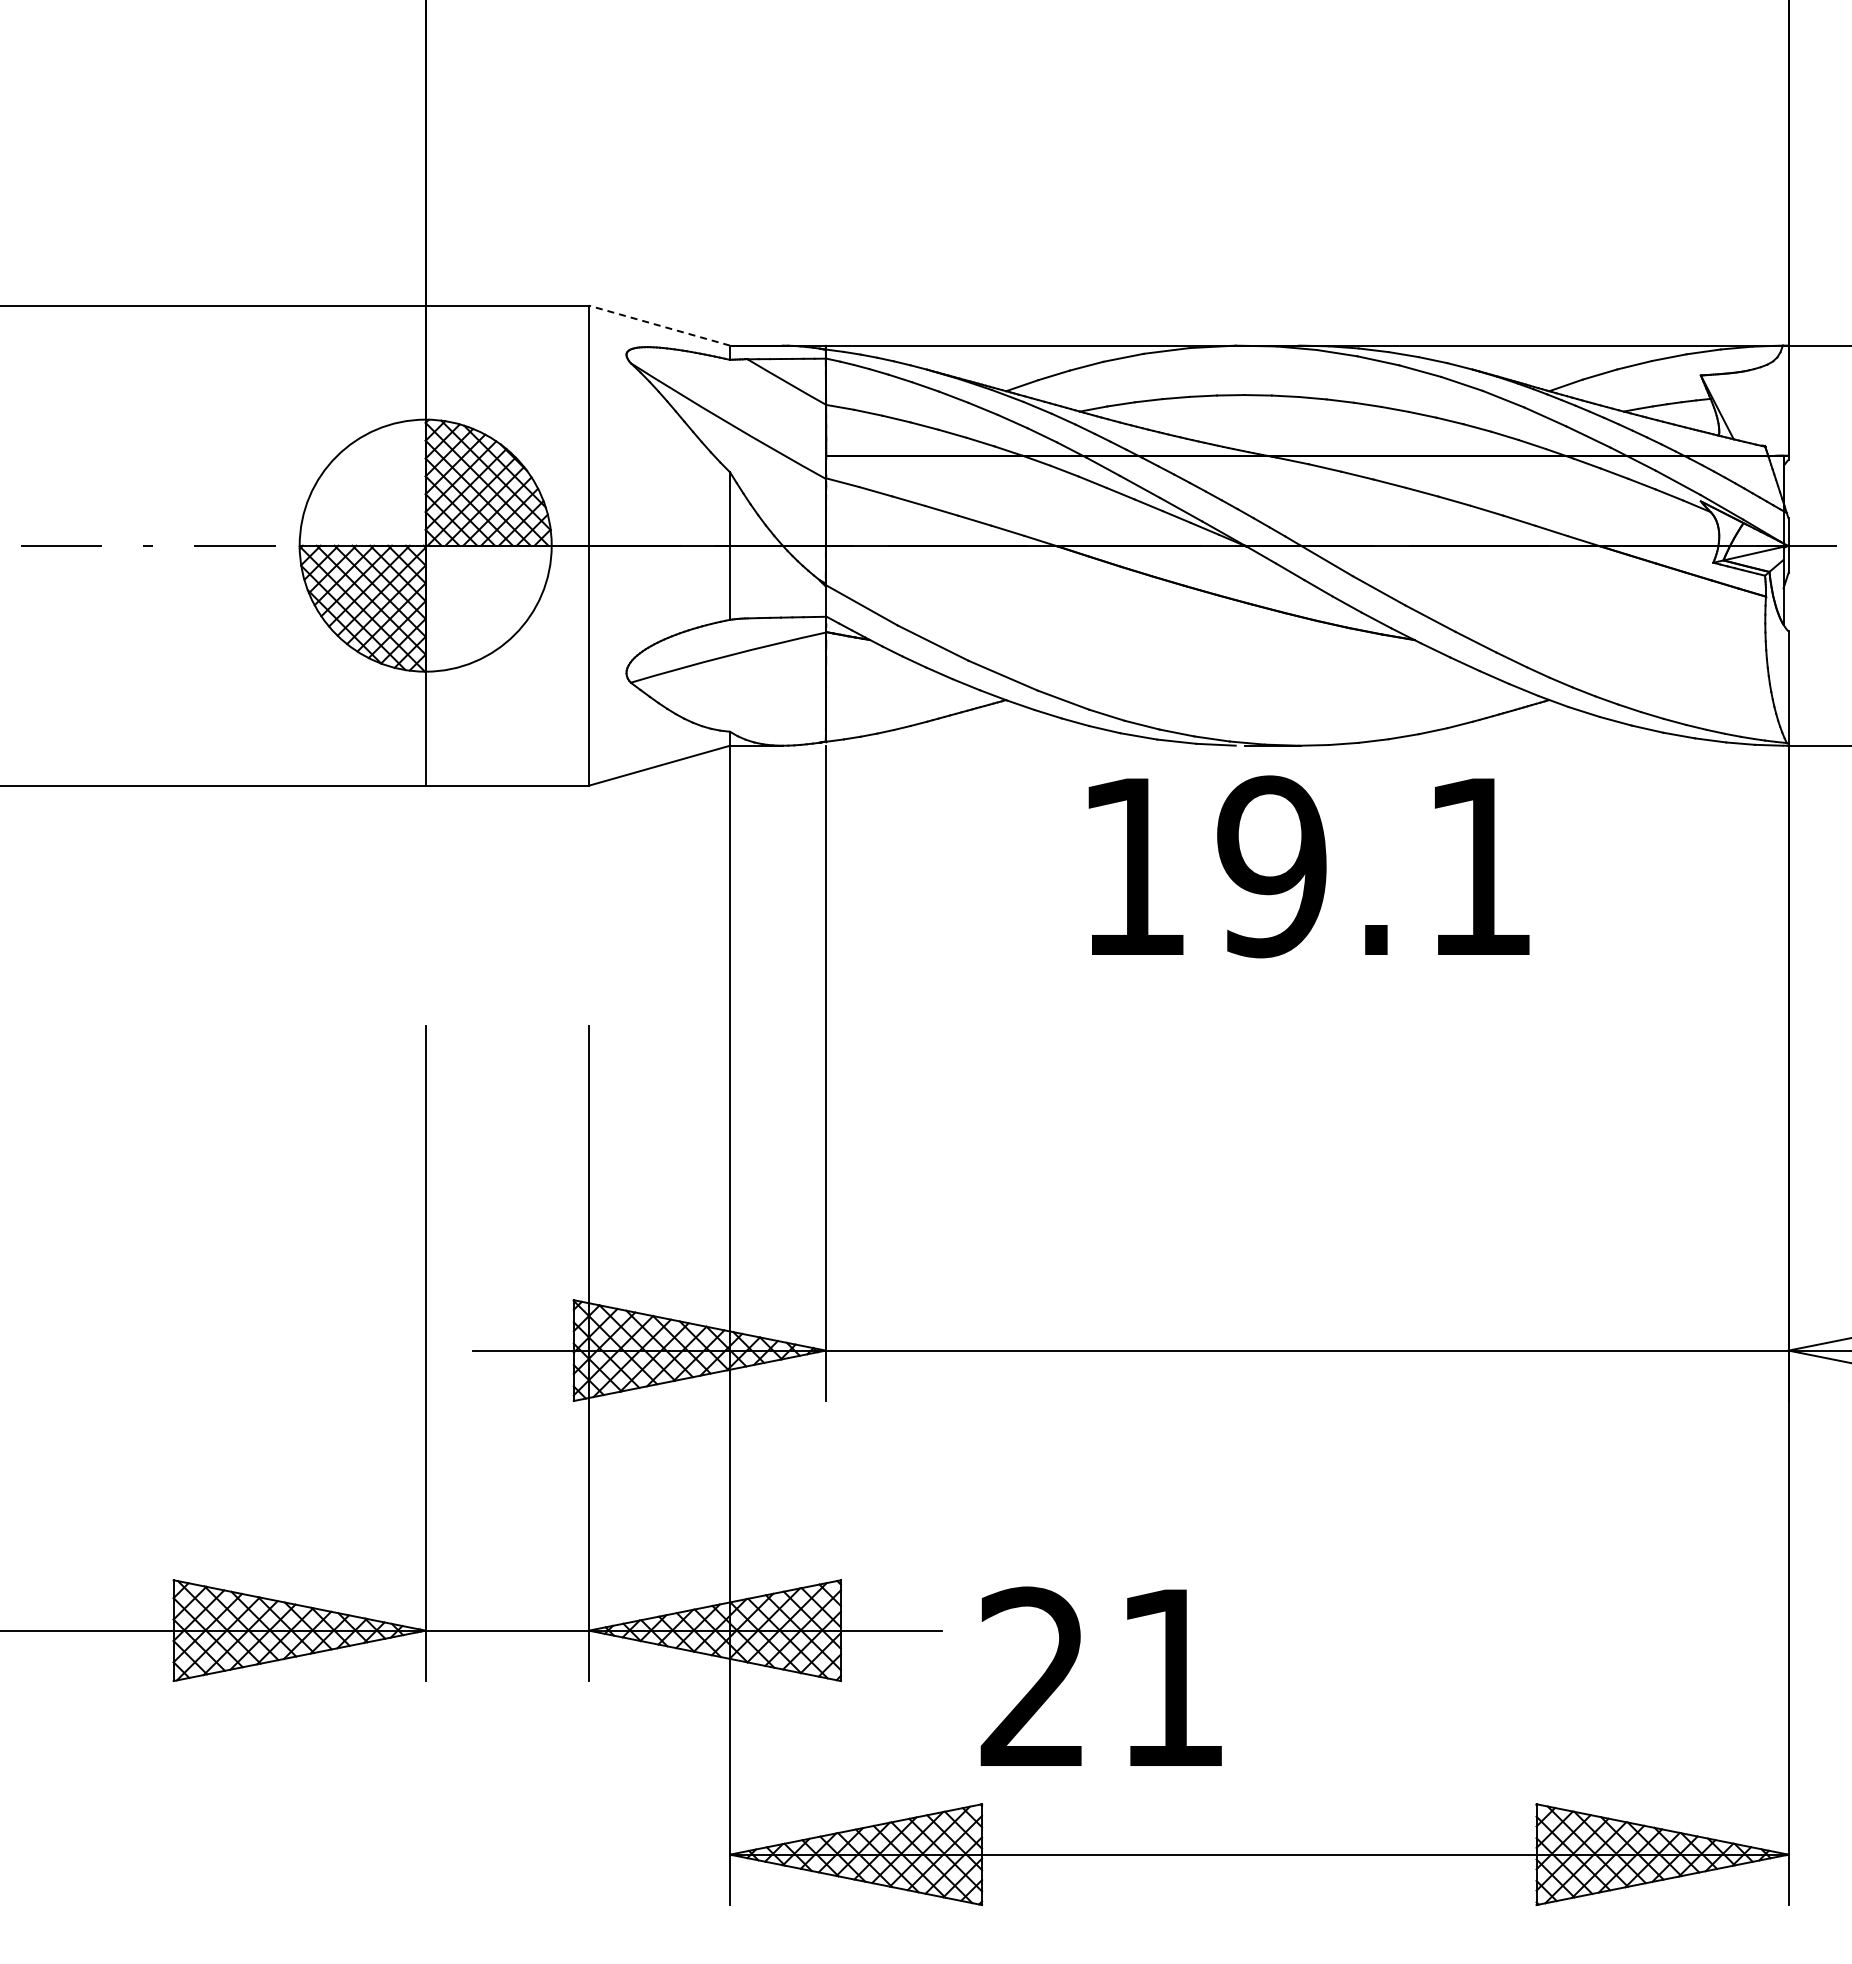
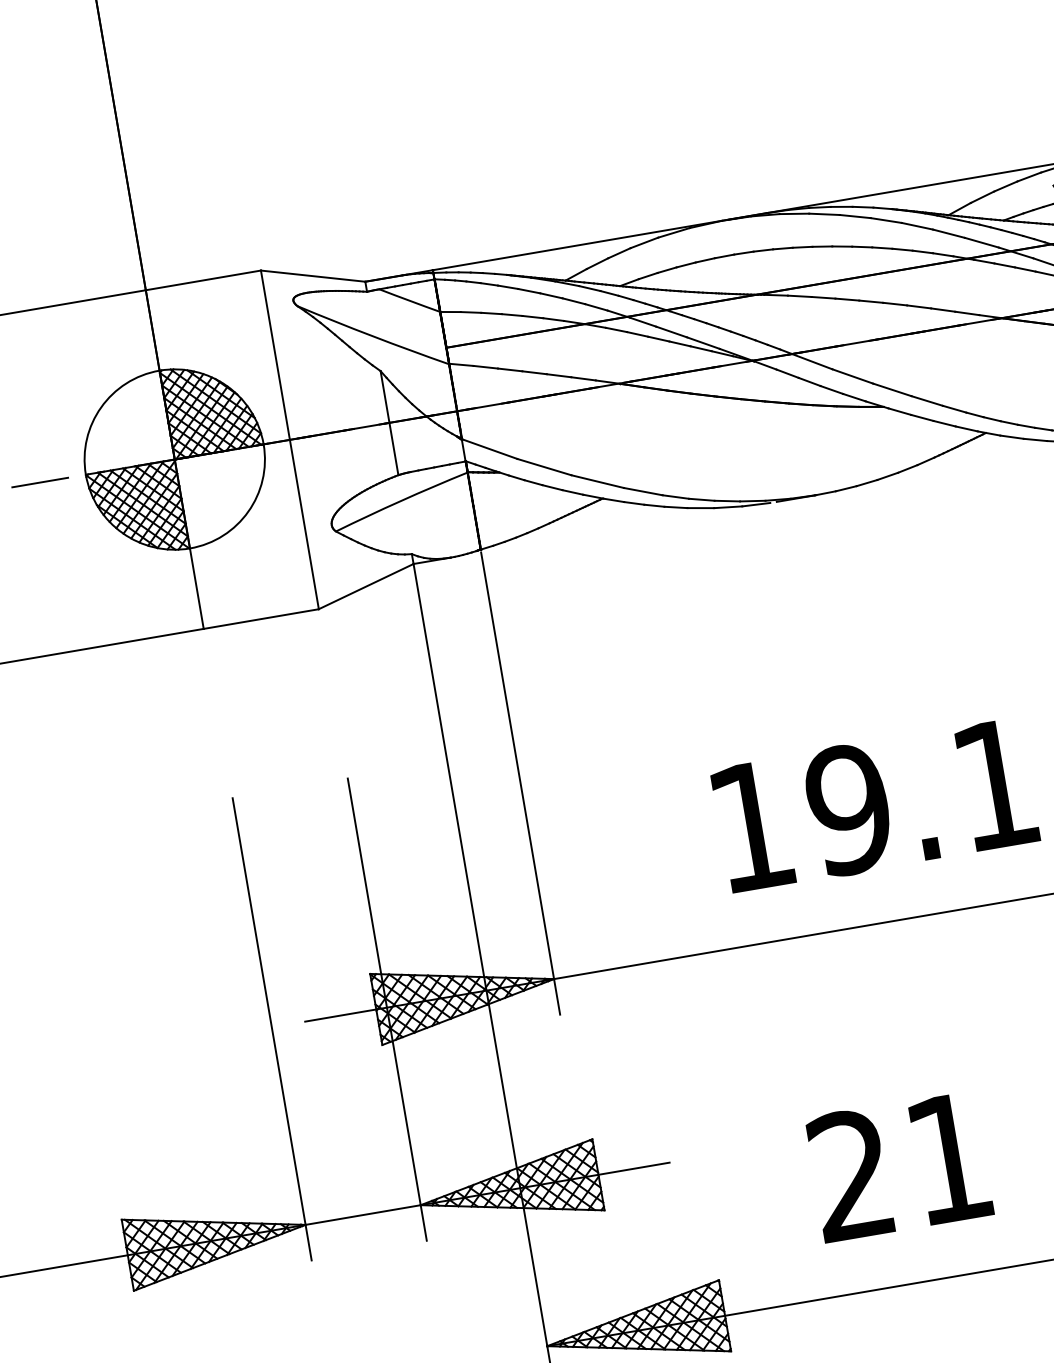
line: (659, 325) -> (313, 276), dashed -> solid
text: (1308, 866) -> (874, 805), moved
text: (1100, 1675) -> (898, 1165), moved

